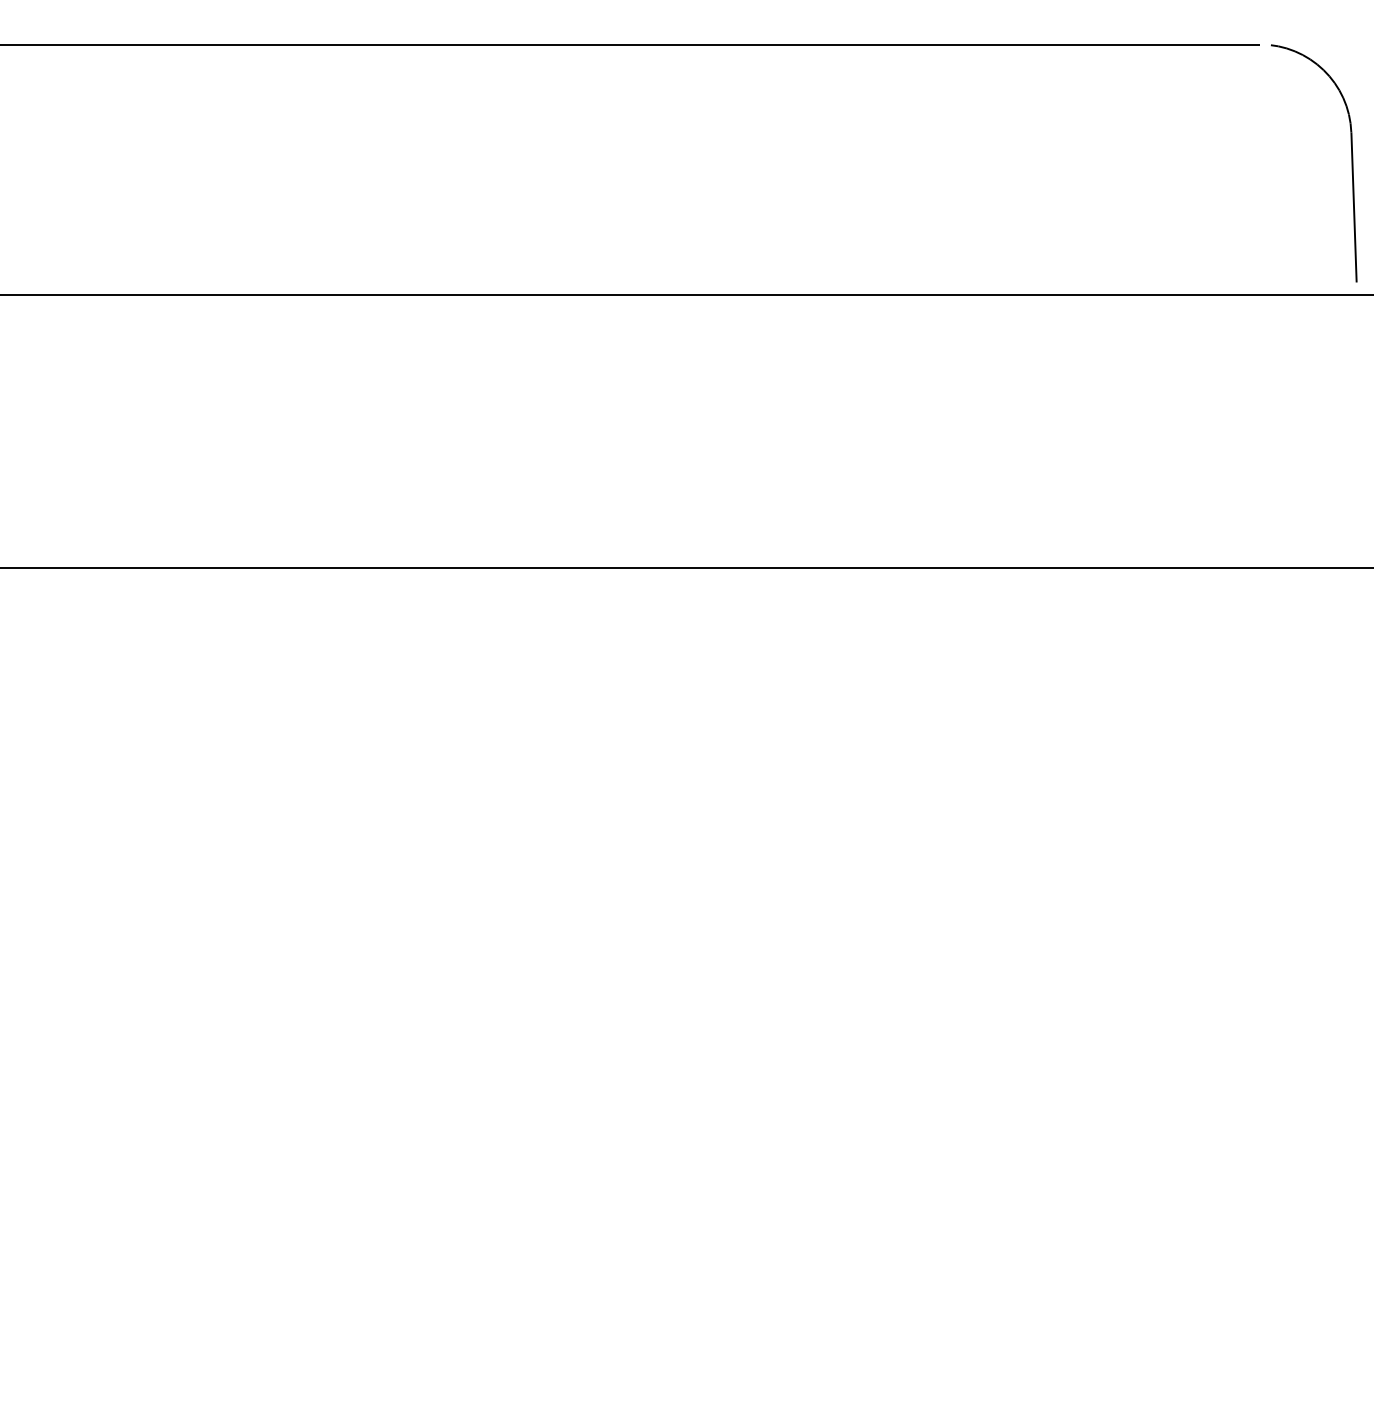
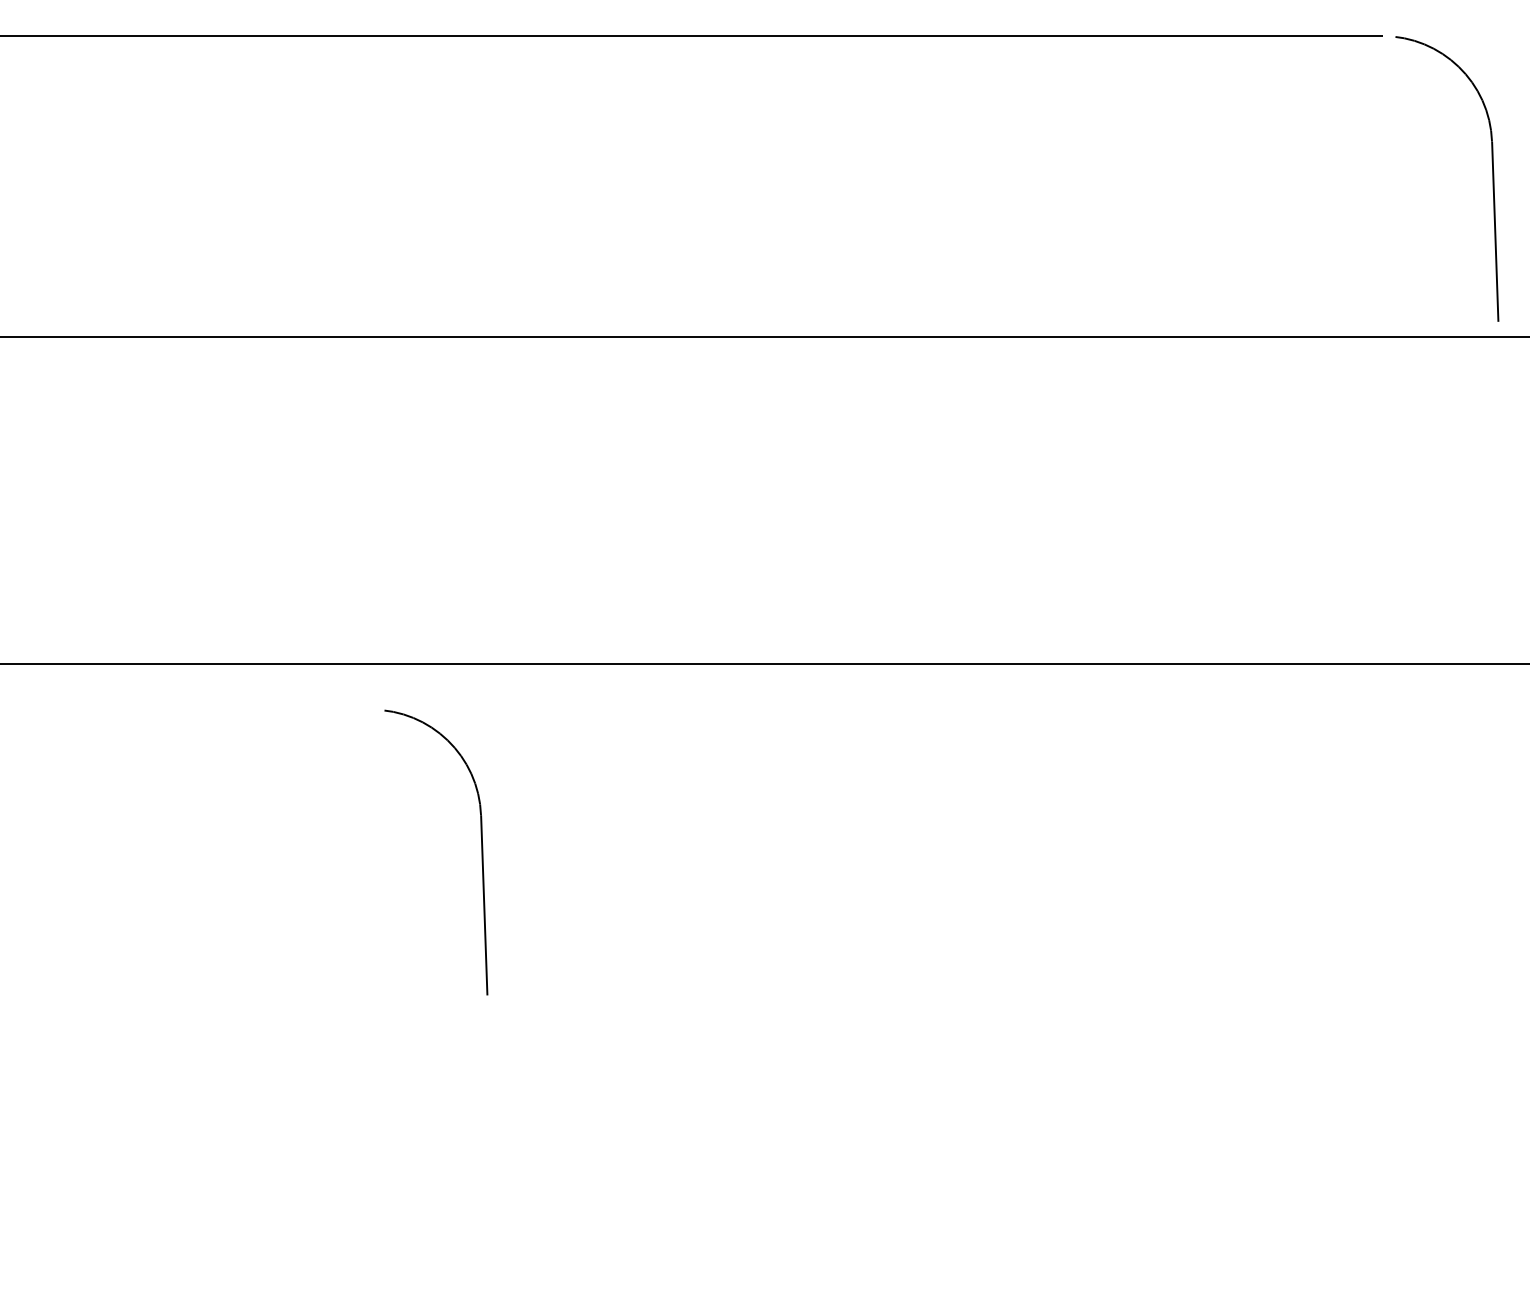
part: (509, 724) -> (481, 852), added

